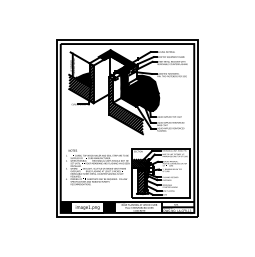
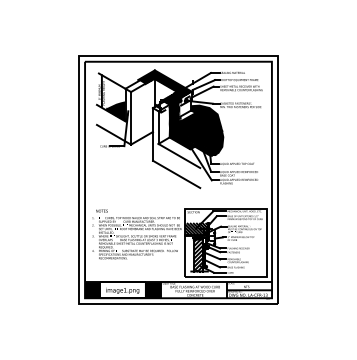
hatch: (81, 82) -> (113, 115), removed
hatch: (126, 105) -> (176, 147), removed

